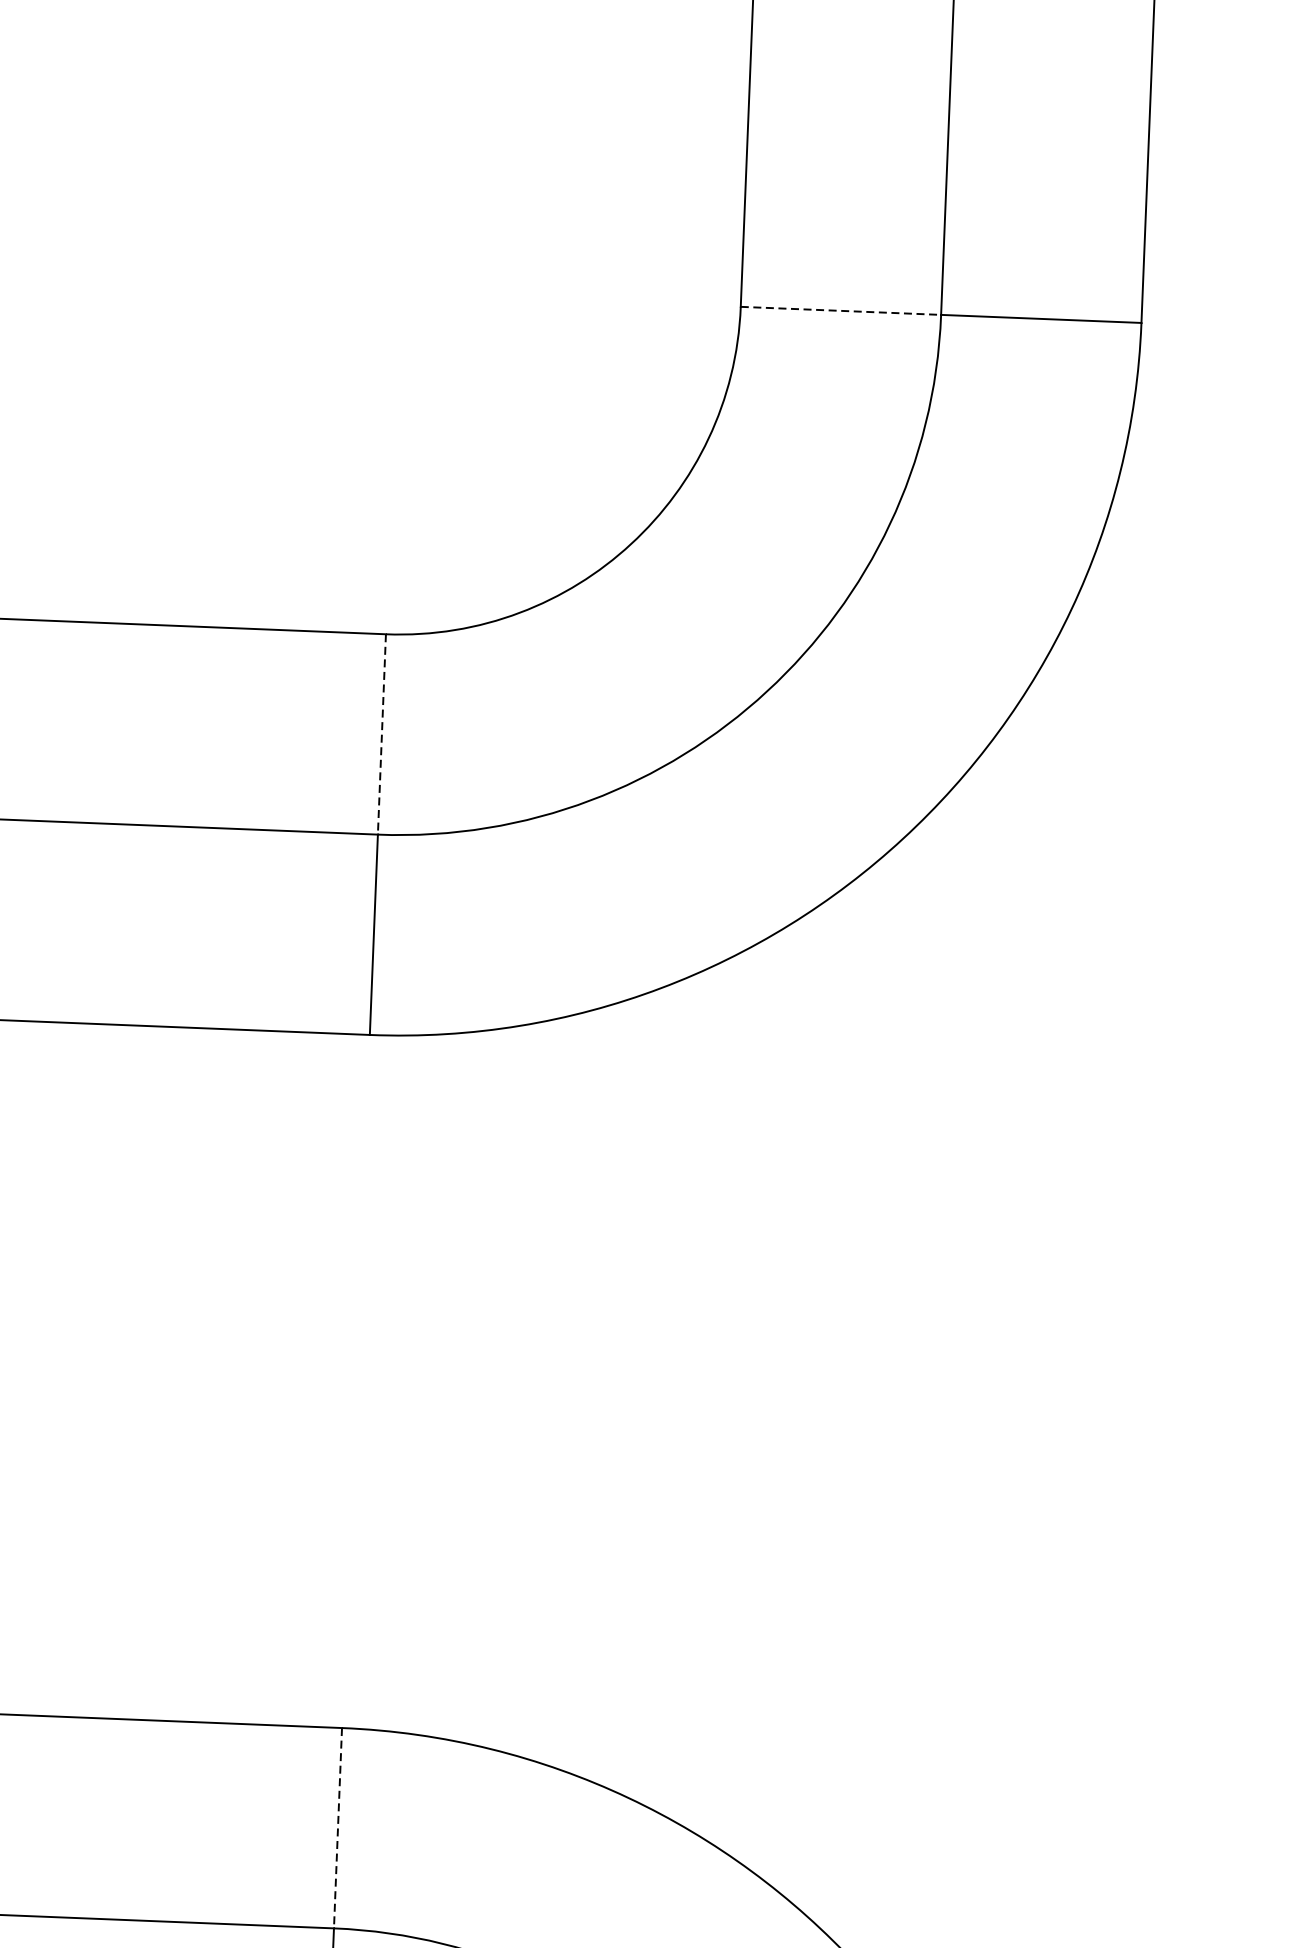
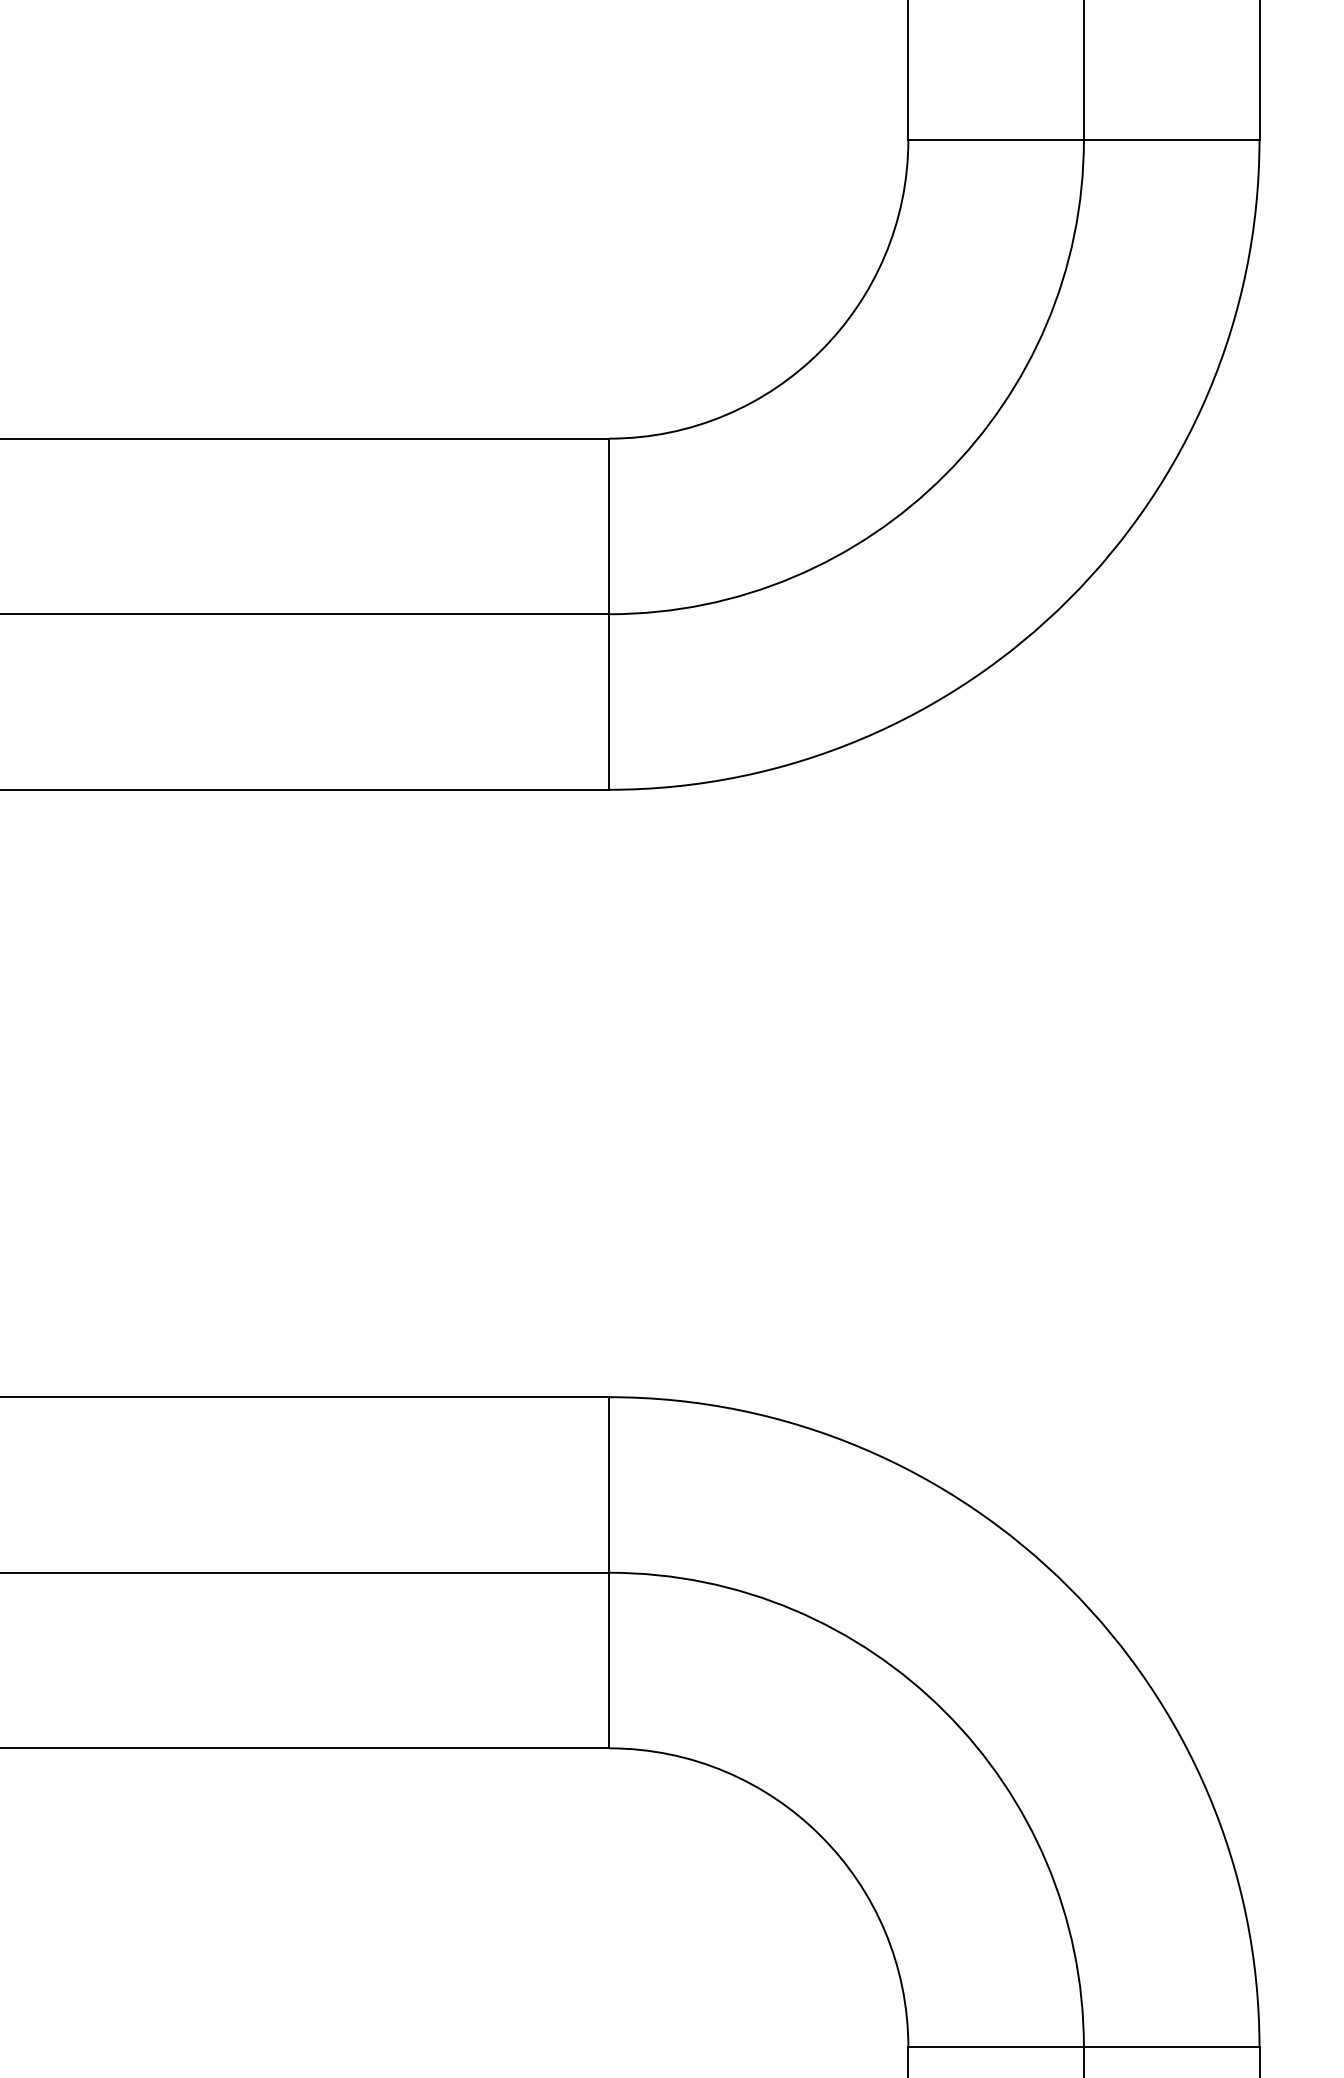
line: (841, 310) -> (996, 139), dashed -> solid
line: (382, 734) -> (609, 526), dashed -> solid
line: (338, 1827) -> (609, 1484), dashed -> solid

